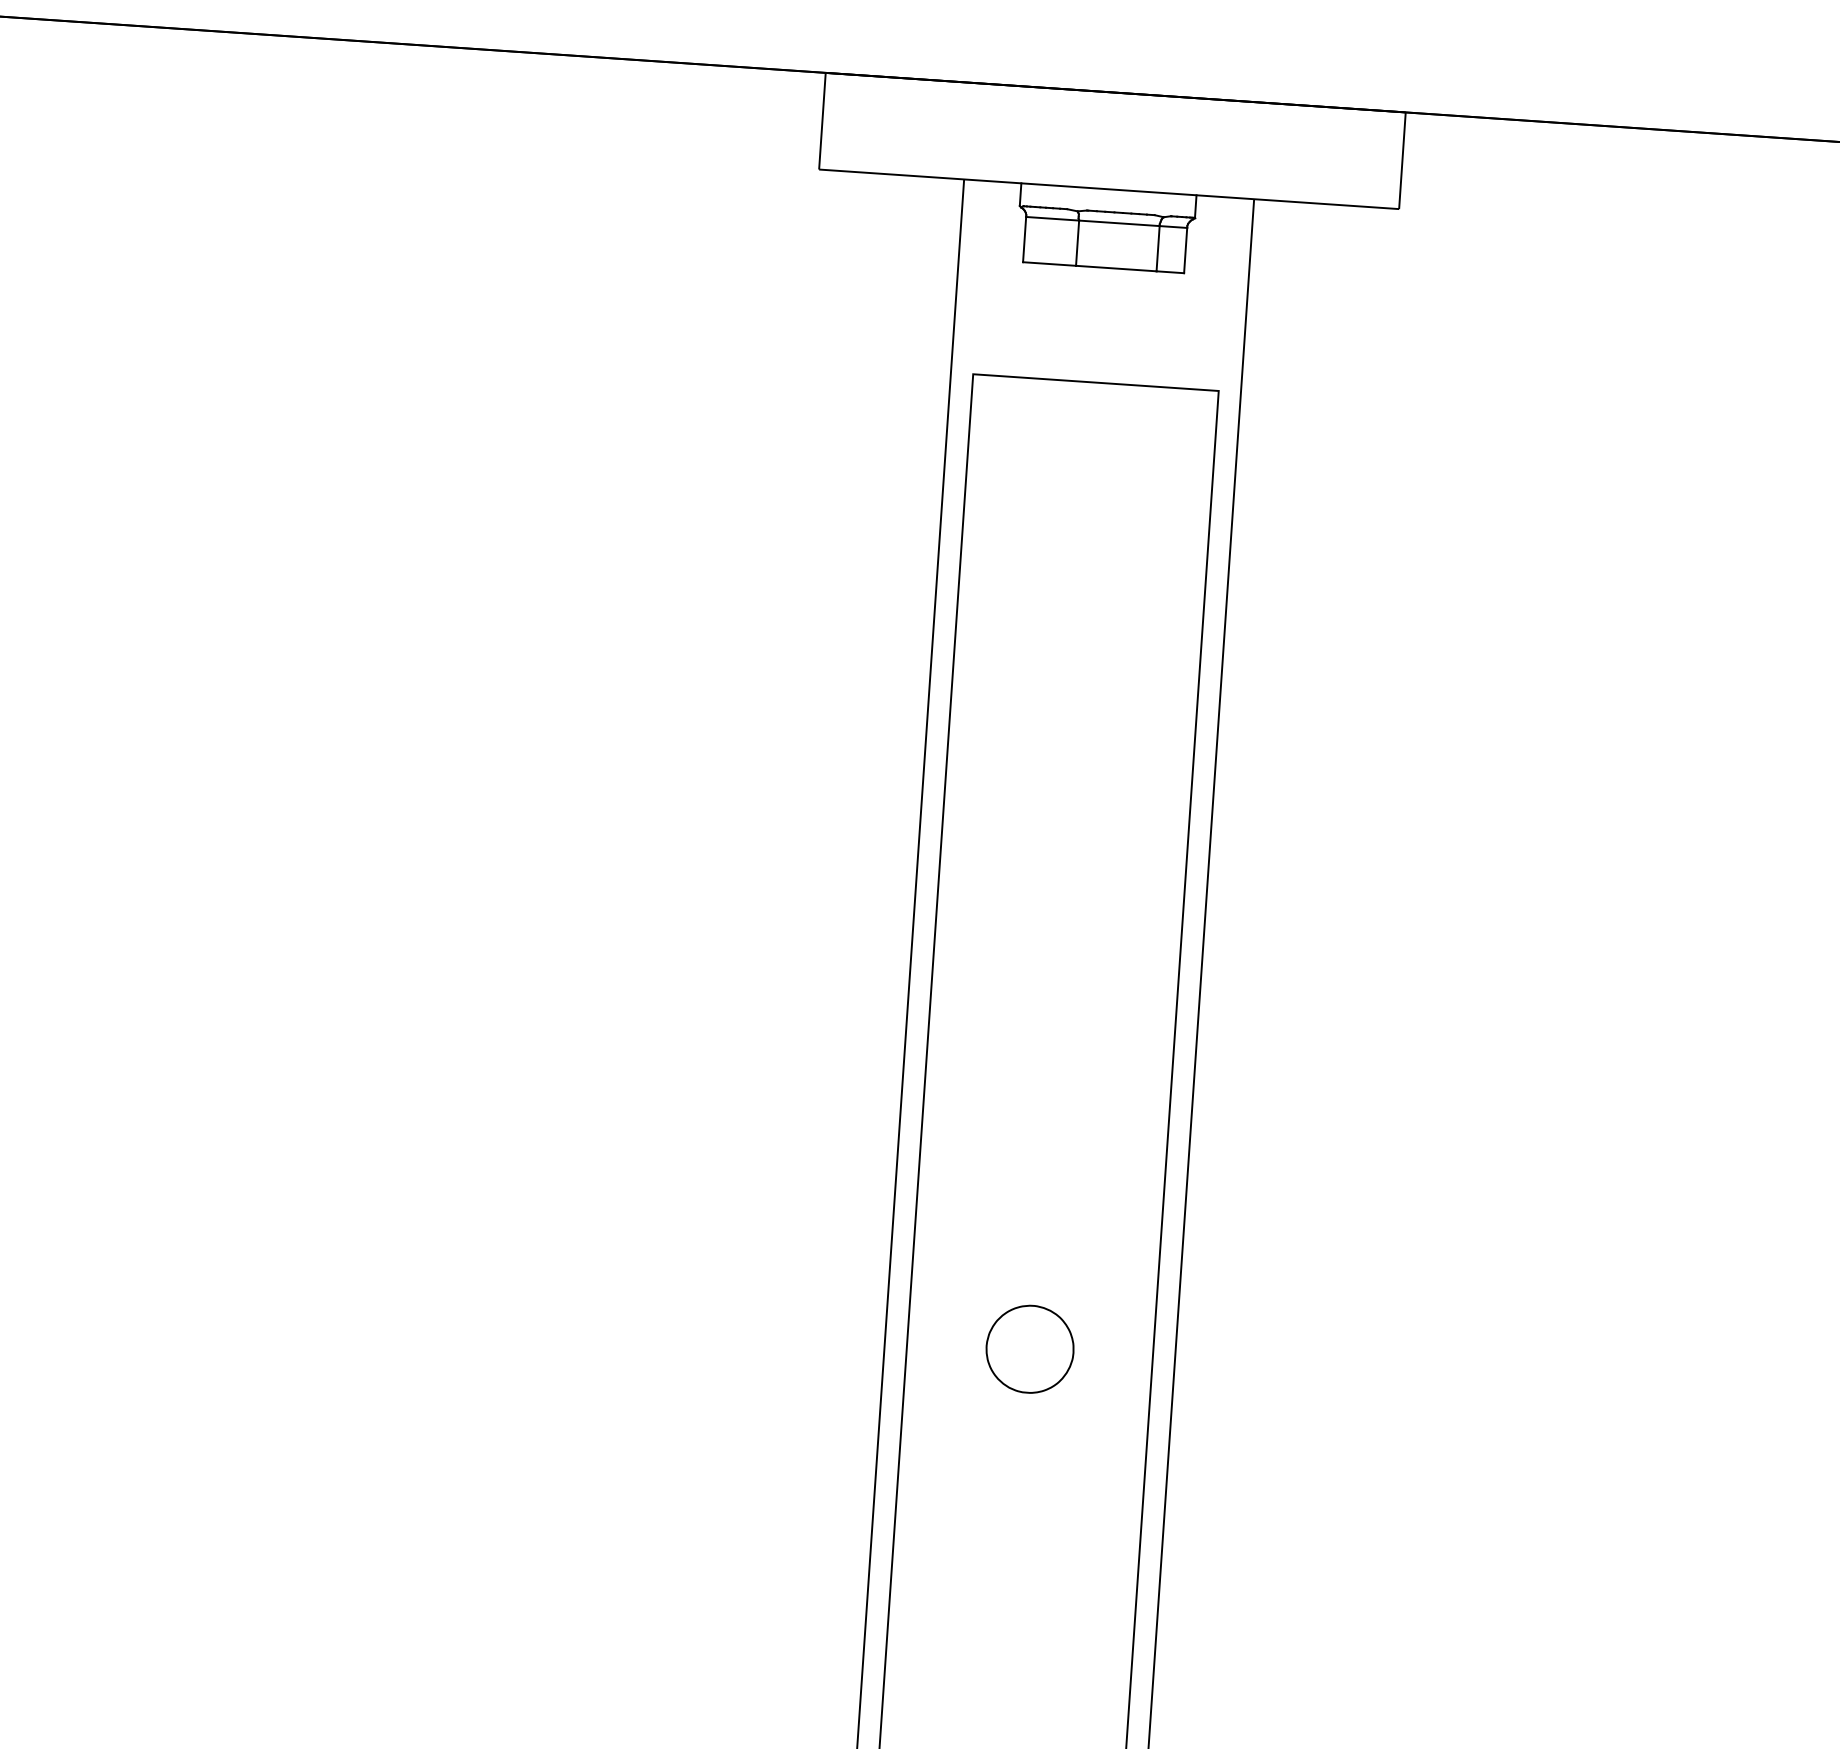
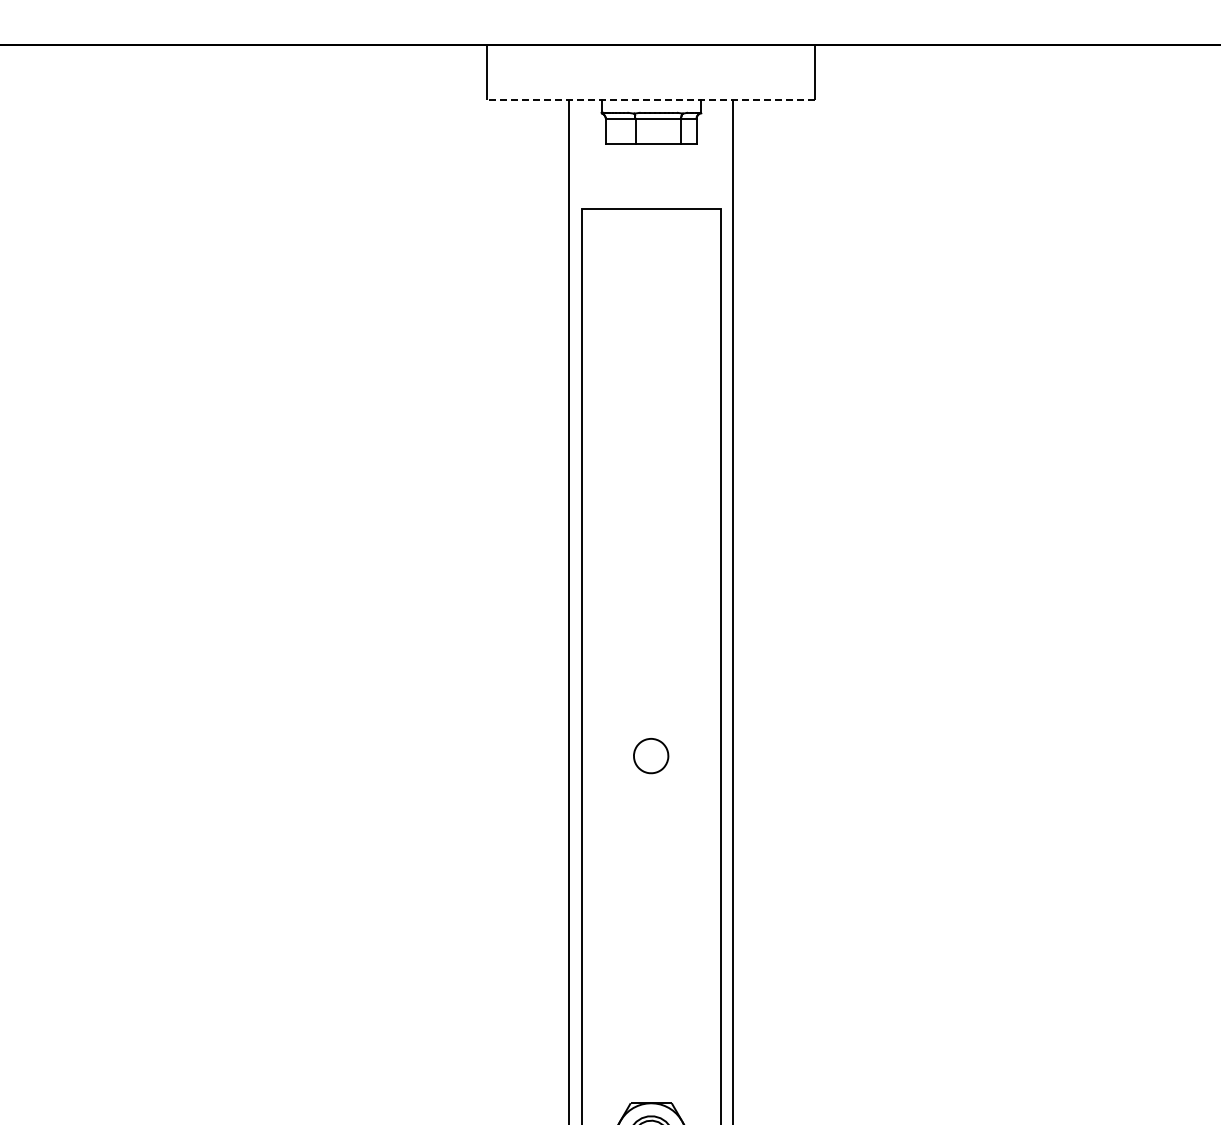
line: (1107, 190) -> (650, 100), solid -> dashed
part: (1028, 1348) -> (650, 755), size x0.7

